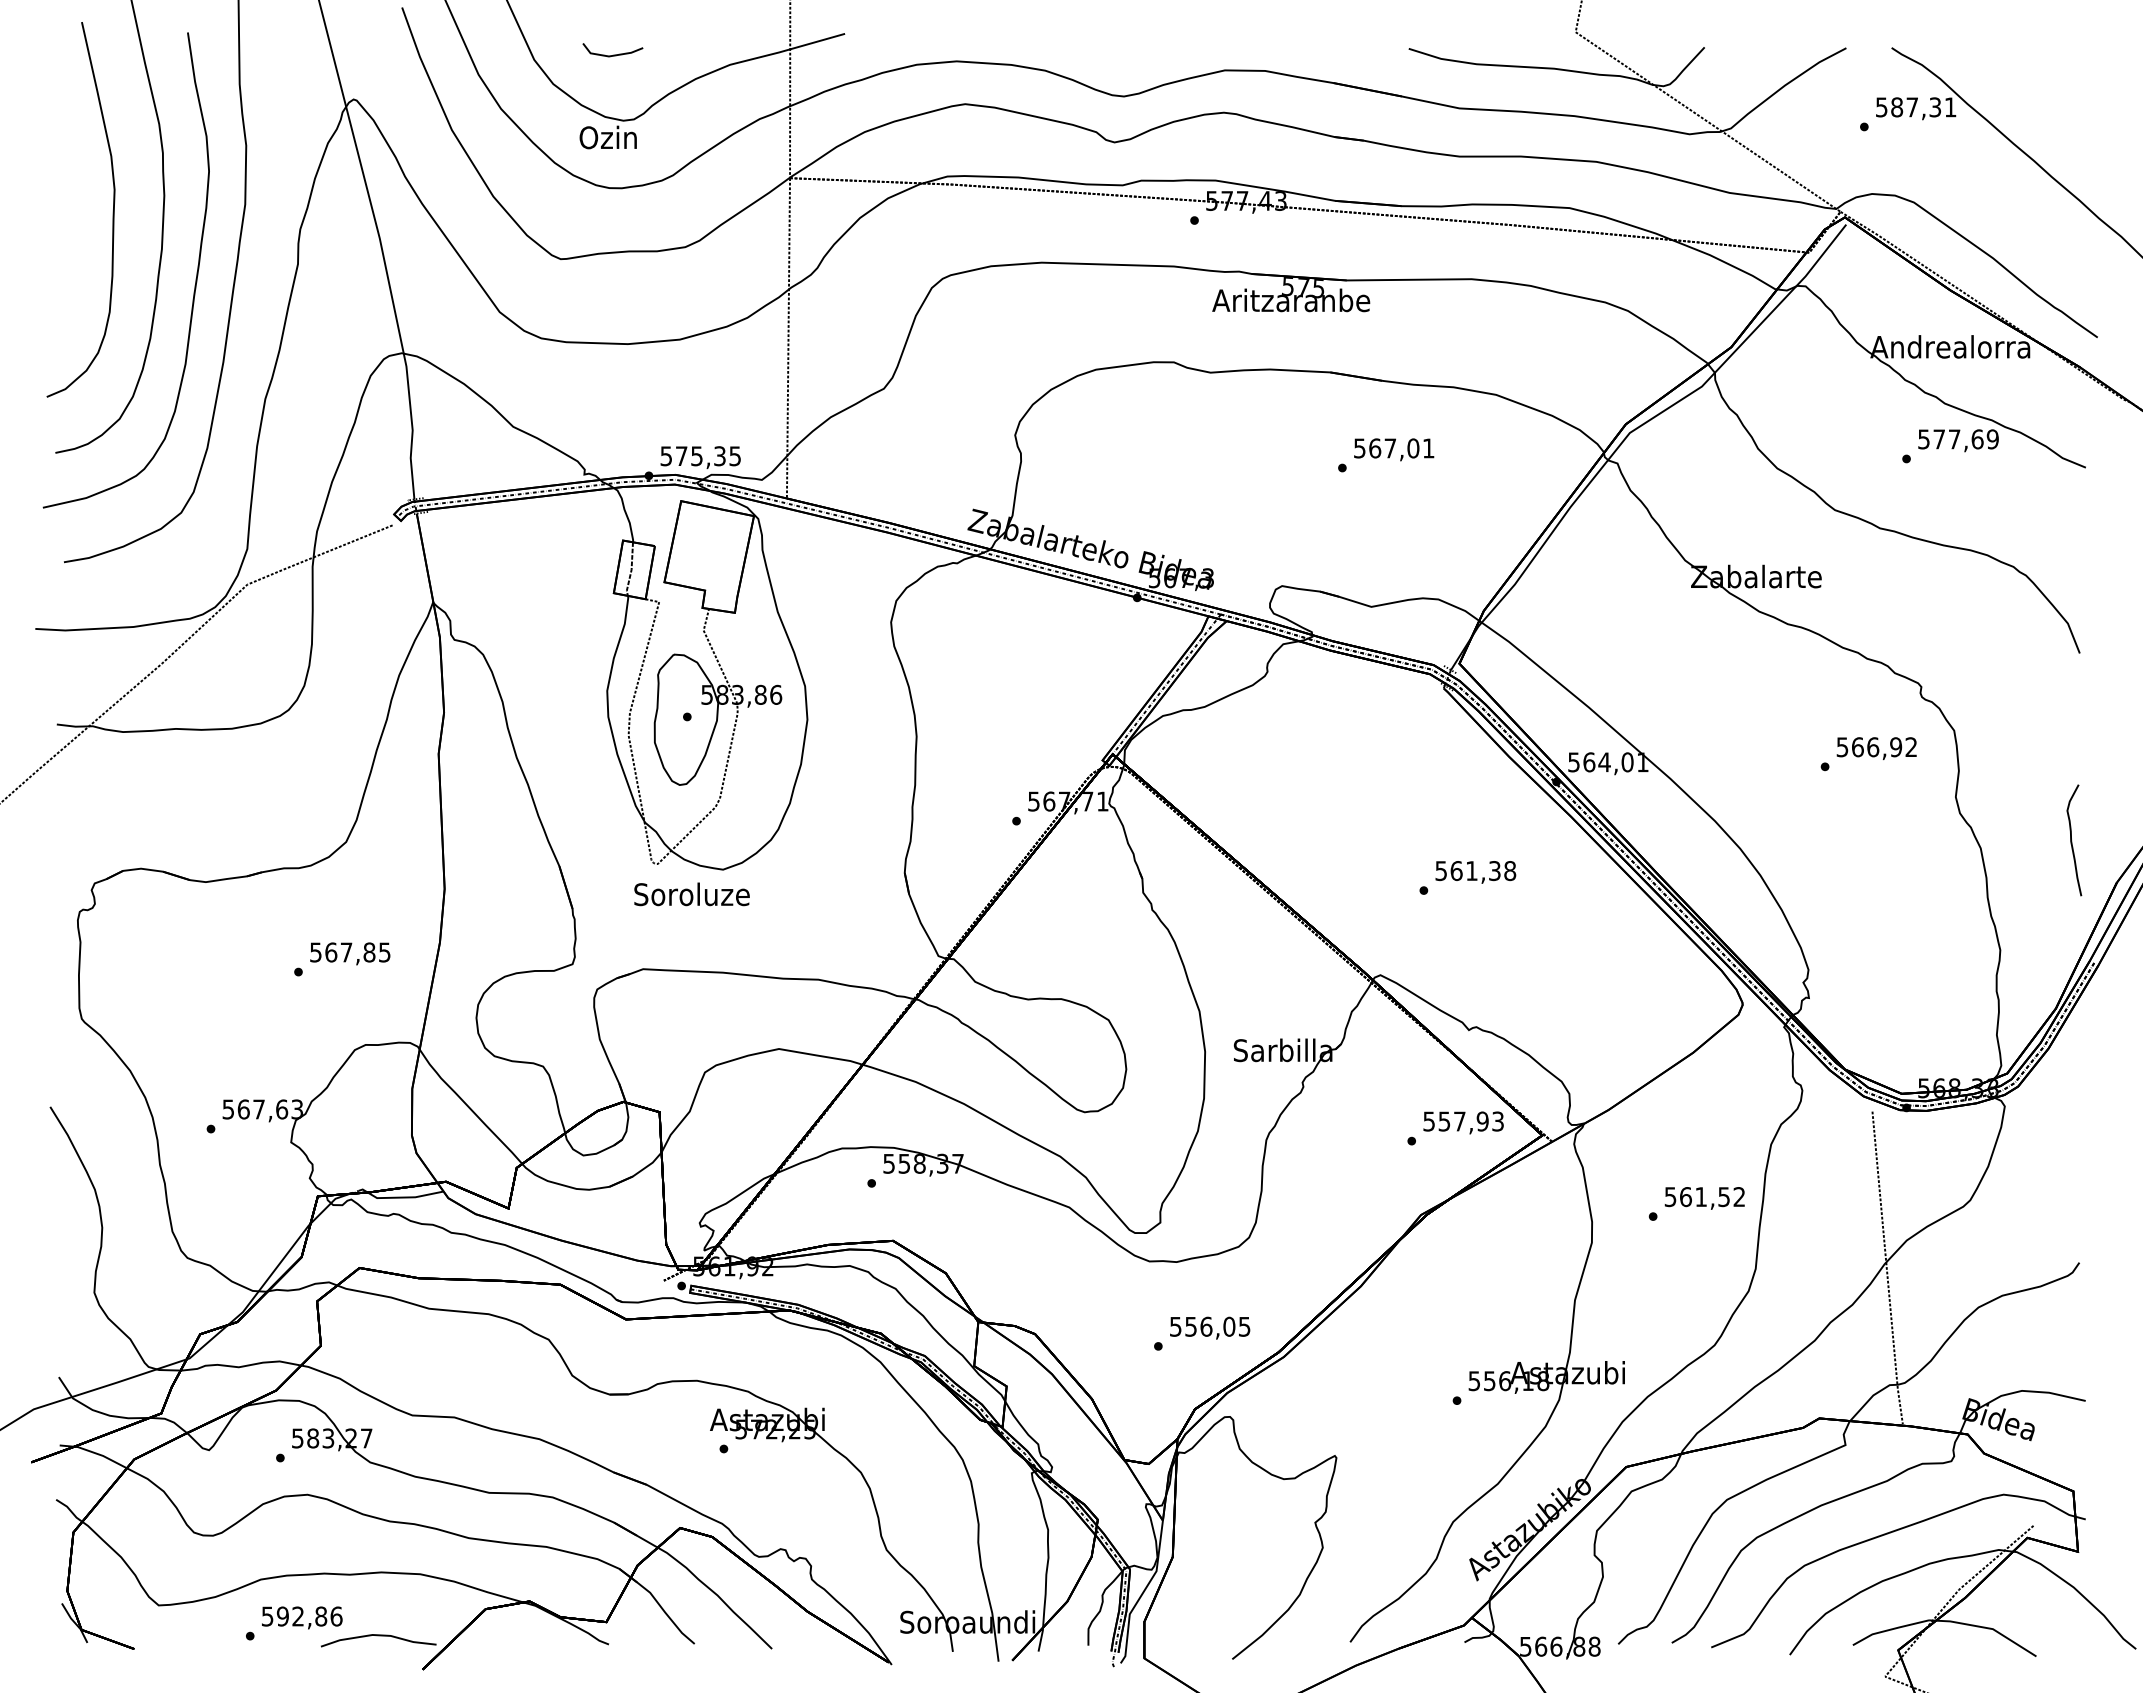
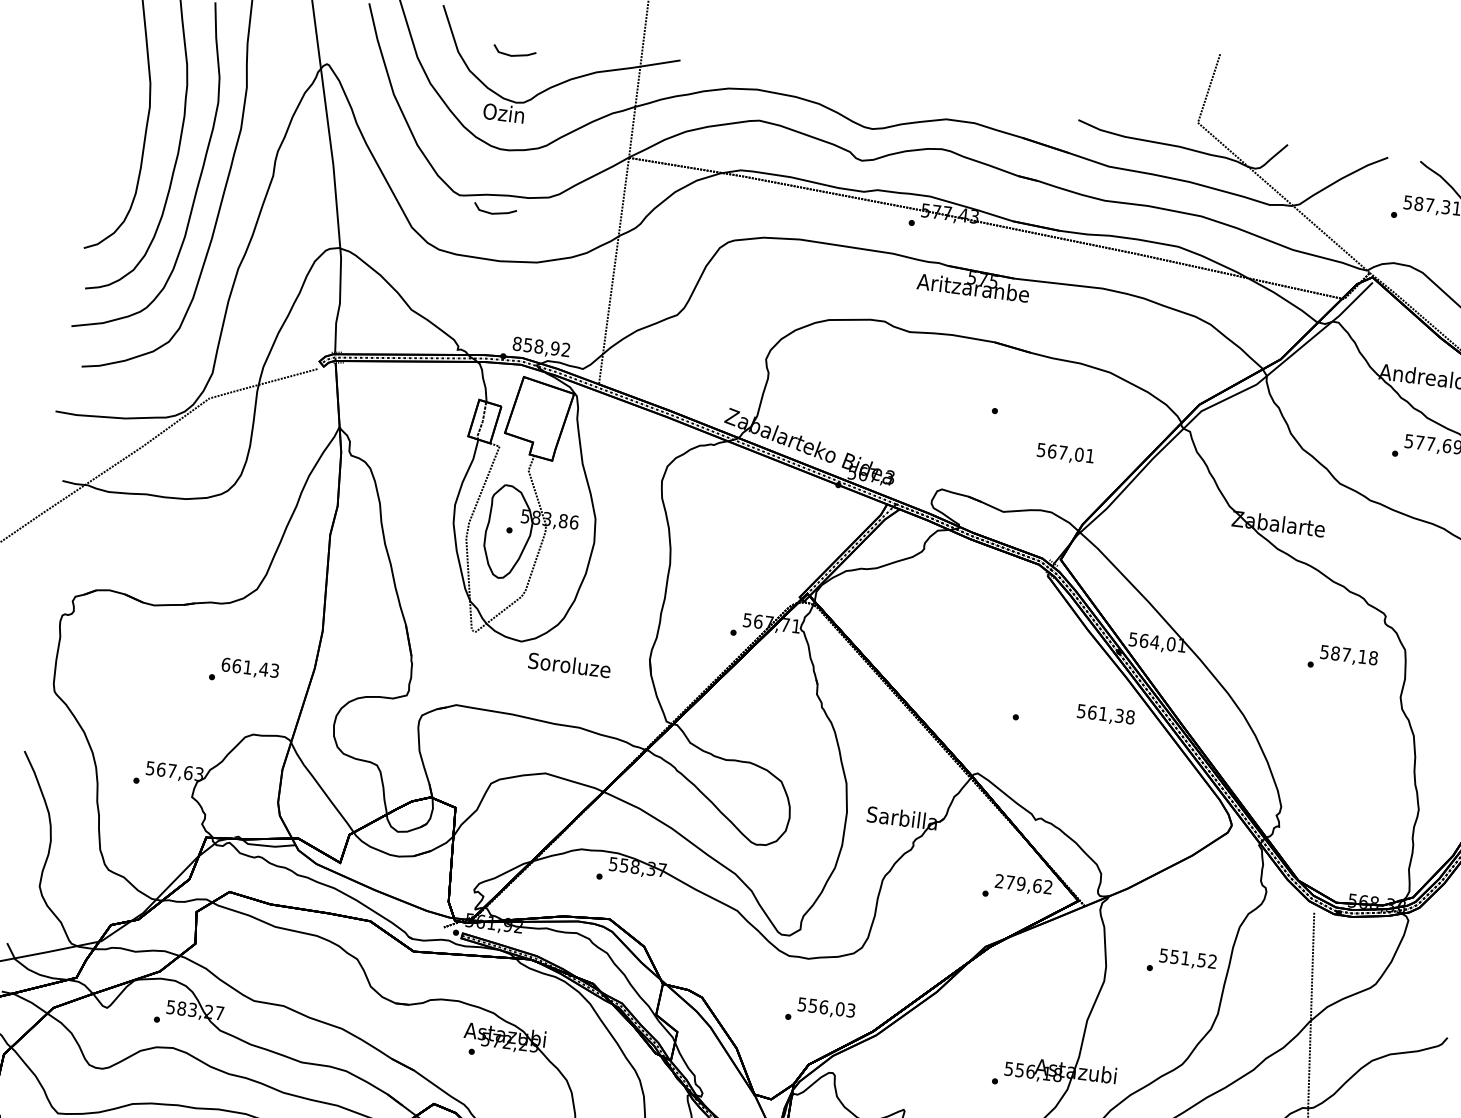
line: (613, 277) -> (495, 212), added
text: (1394, 449) -> (1065, 453), moved
text: (700, 456) -> (541, 347), 575,35 -> 858,92
text: (1884, 747) -> (1354, 656), 566,92 -> 587,18
text: (1475, 872) -> (1105, 715), moved
text: (691, 894) -> (569, 665), moved
text: (350, 952) -> (250, 667), 567,85 -> 661,43
text: (1463, 1121) -> (1023, 884), 557,93 -> 279,62
text: (1685, 1197) -> (1174, 957), 561,52 -> 551,52
text: (1244, 1326) -> (850, 1010), 556,05 -> 556,03

